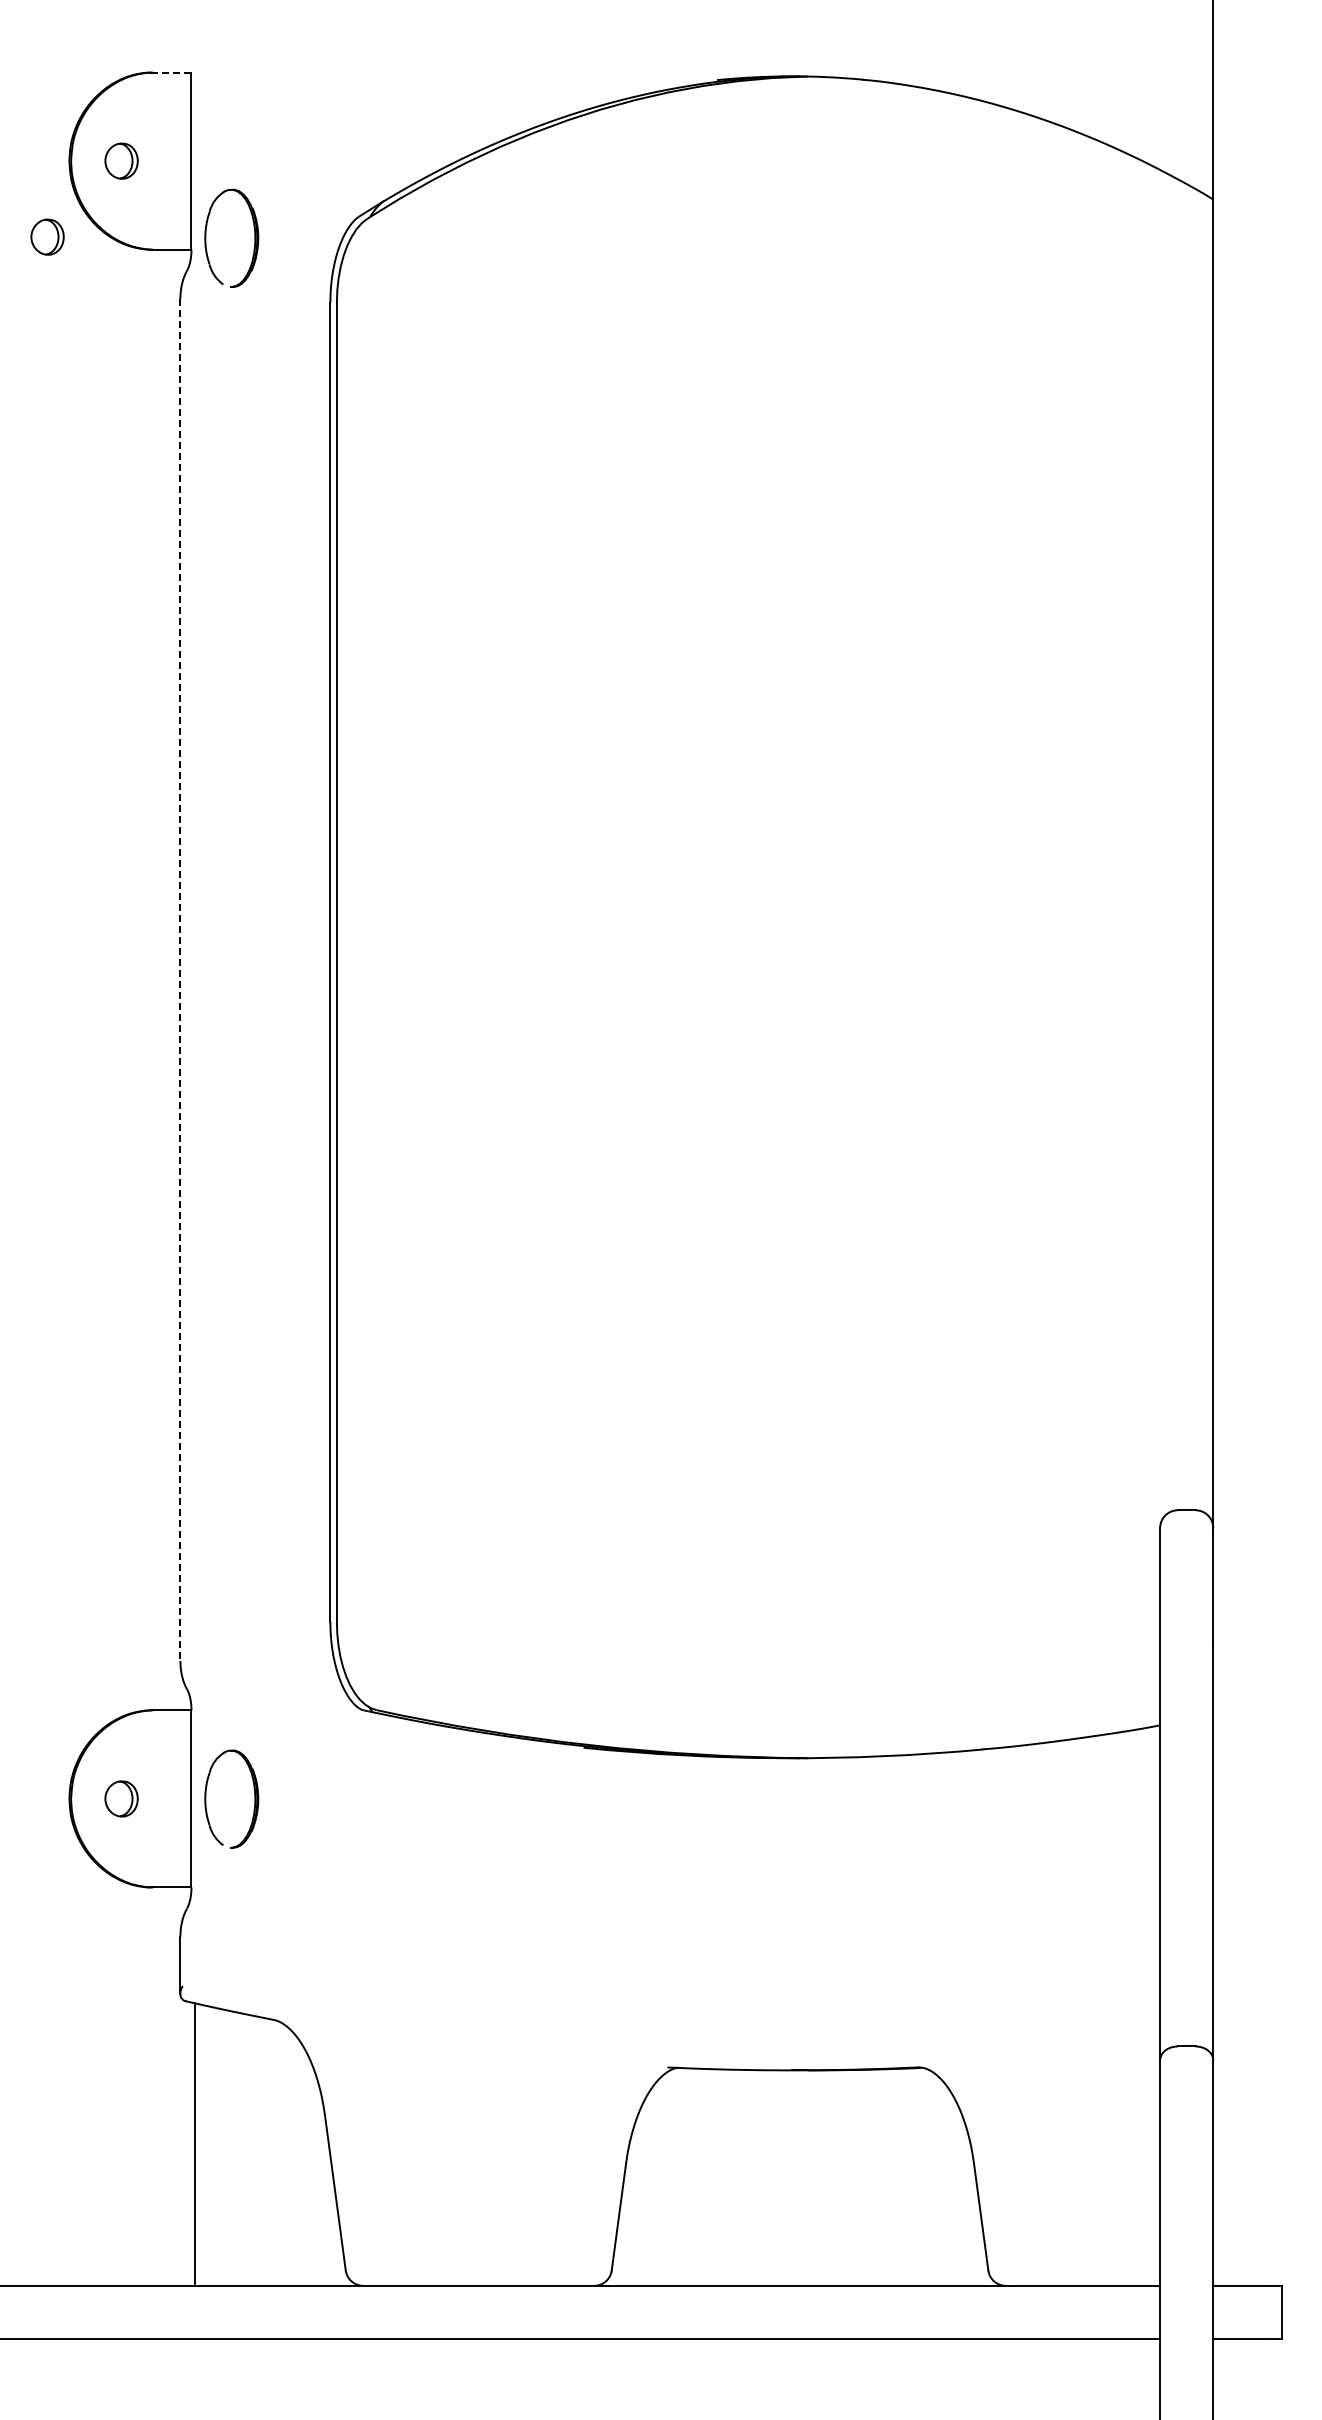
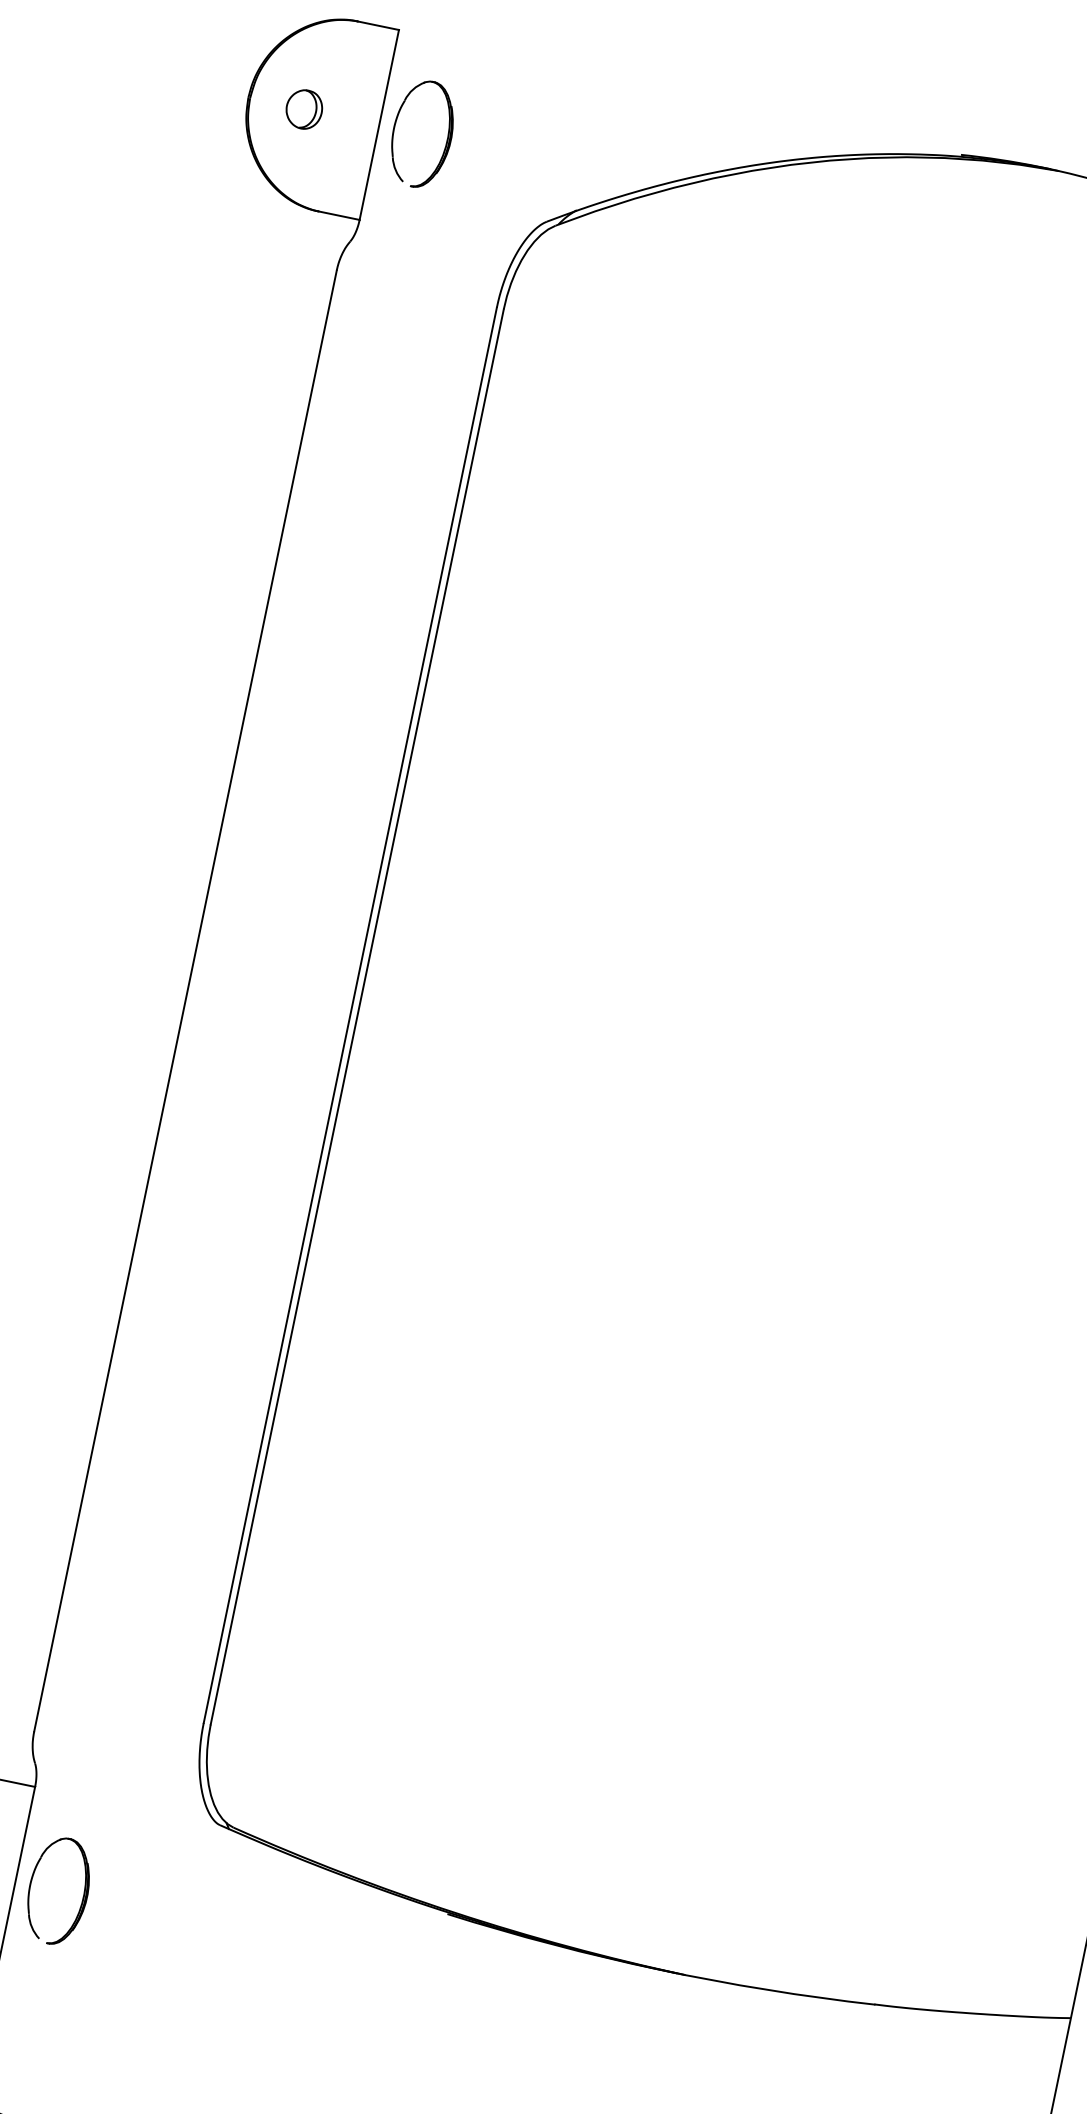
line: (171, 72) -> (377, 25), dashed -> solid
part: (47, 236) -> (208, 173), removed
part: (254, 237) -> (447, 138), moved
line: (180, 980) -> (185, 1001), dashed -> solid

